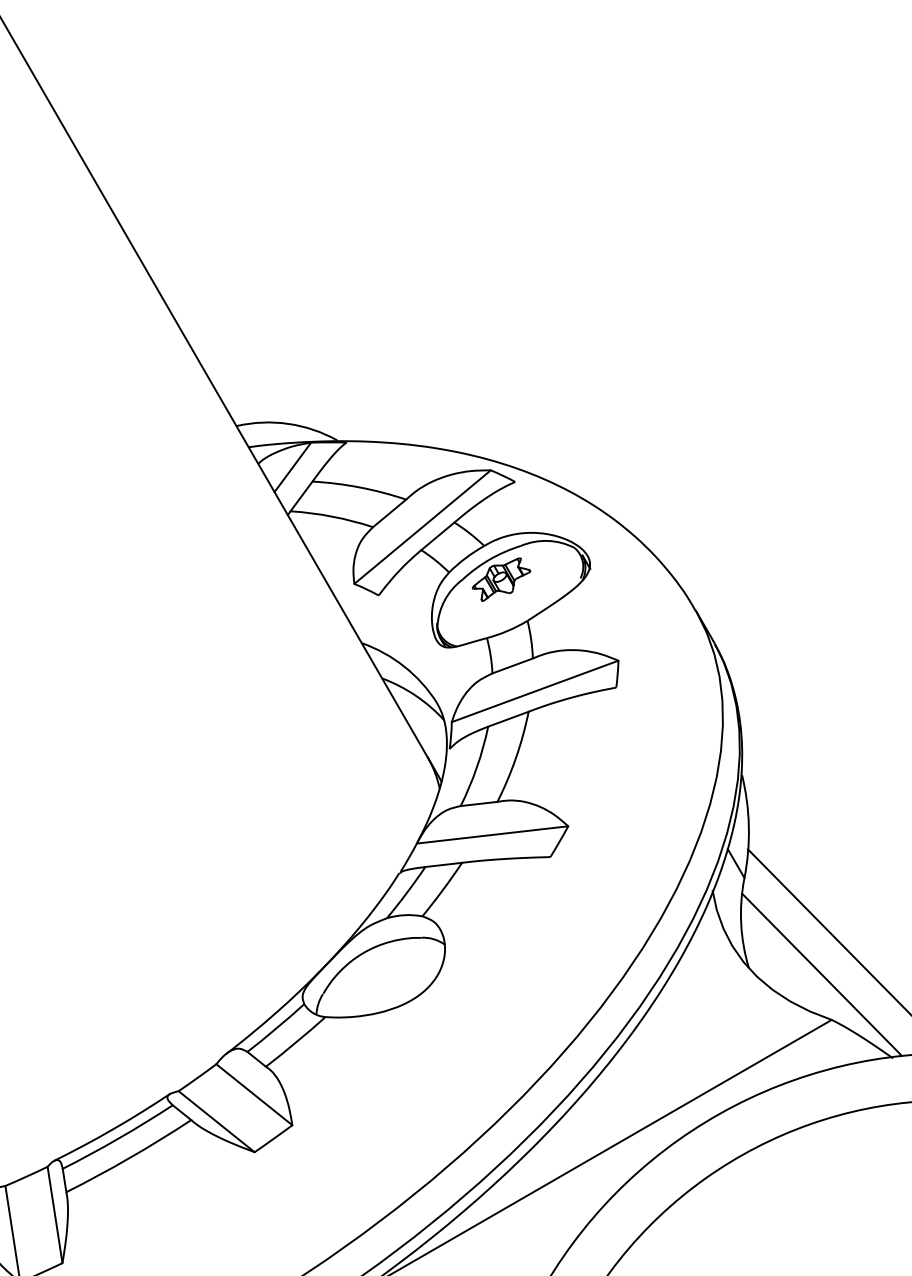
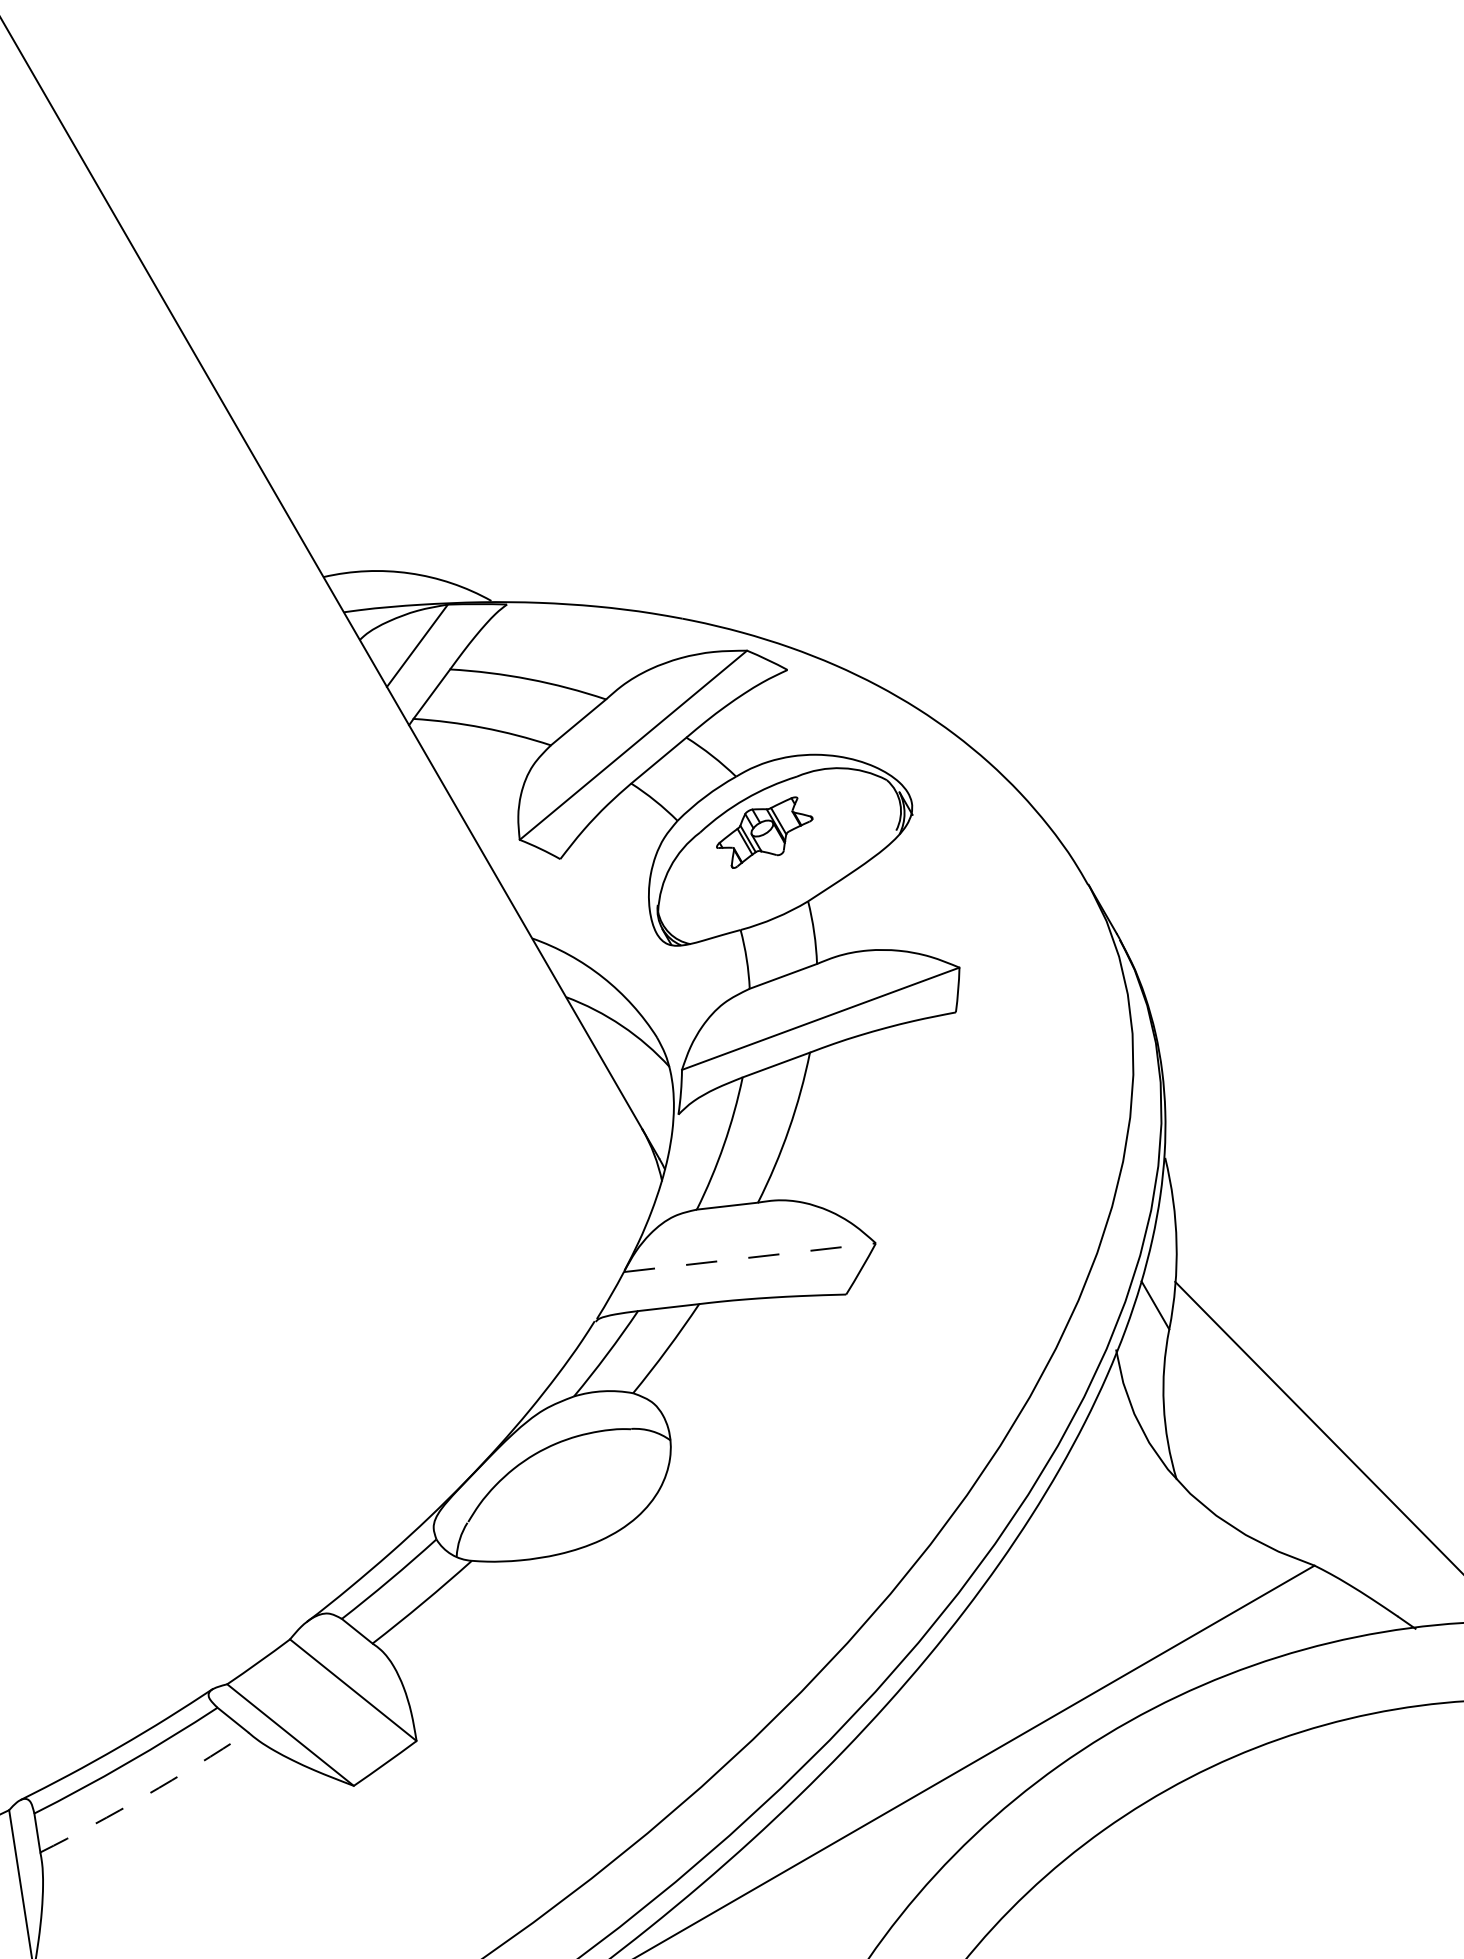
line: (493, 834) -> (751, 1256), solid -> dashed
line: (821, 974) -> (1297, 1490), removed
arc: (129, 1157) -> (145, 1794), solid -> dashed

